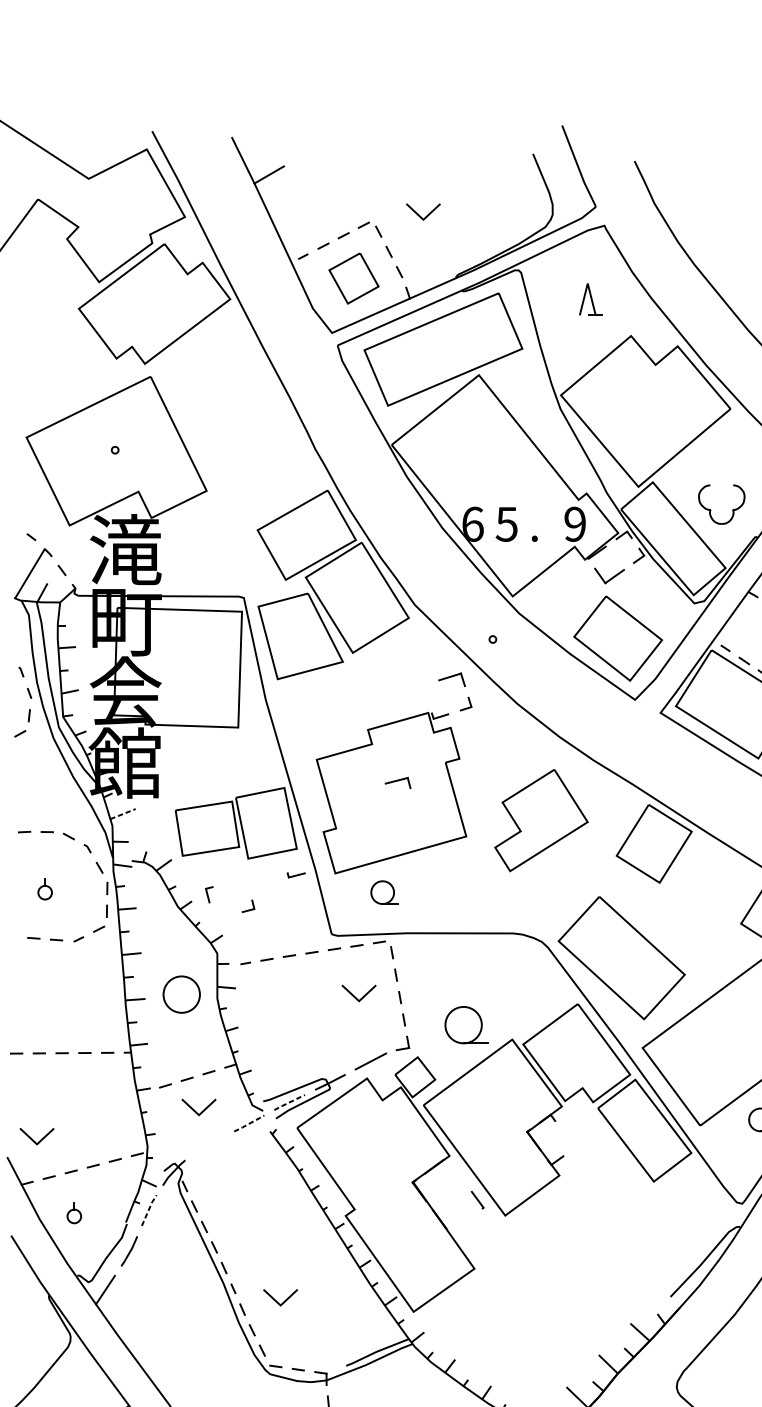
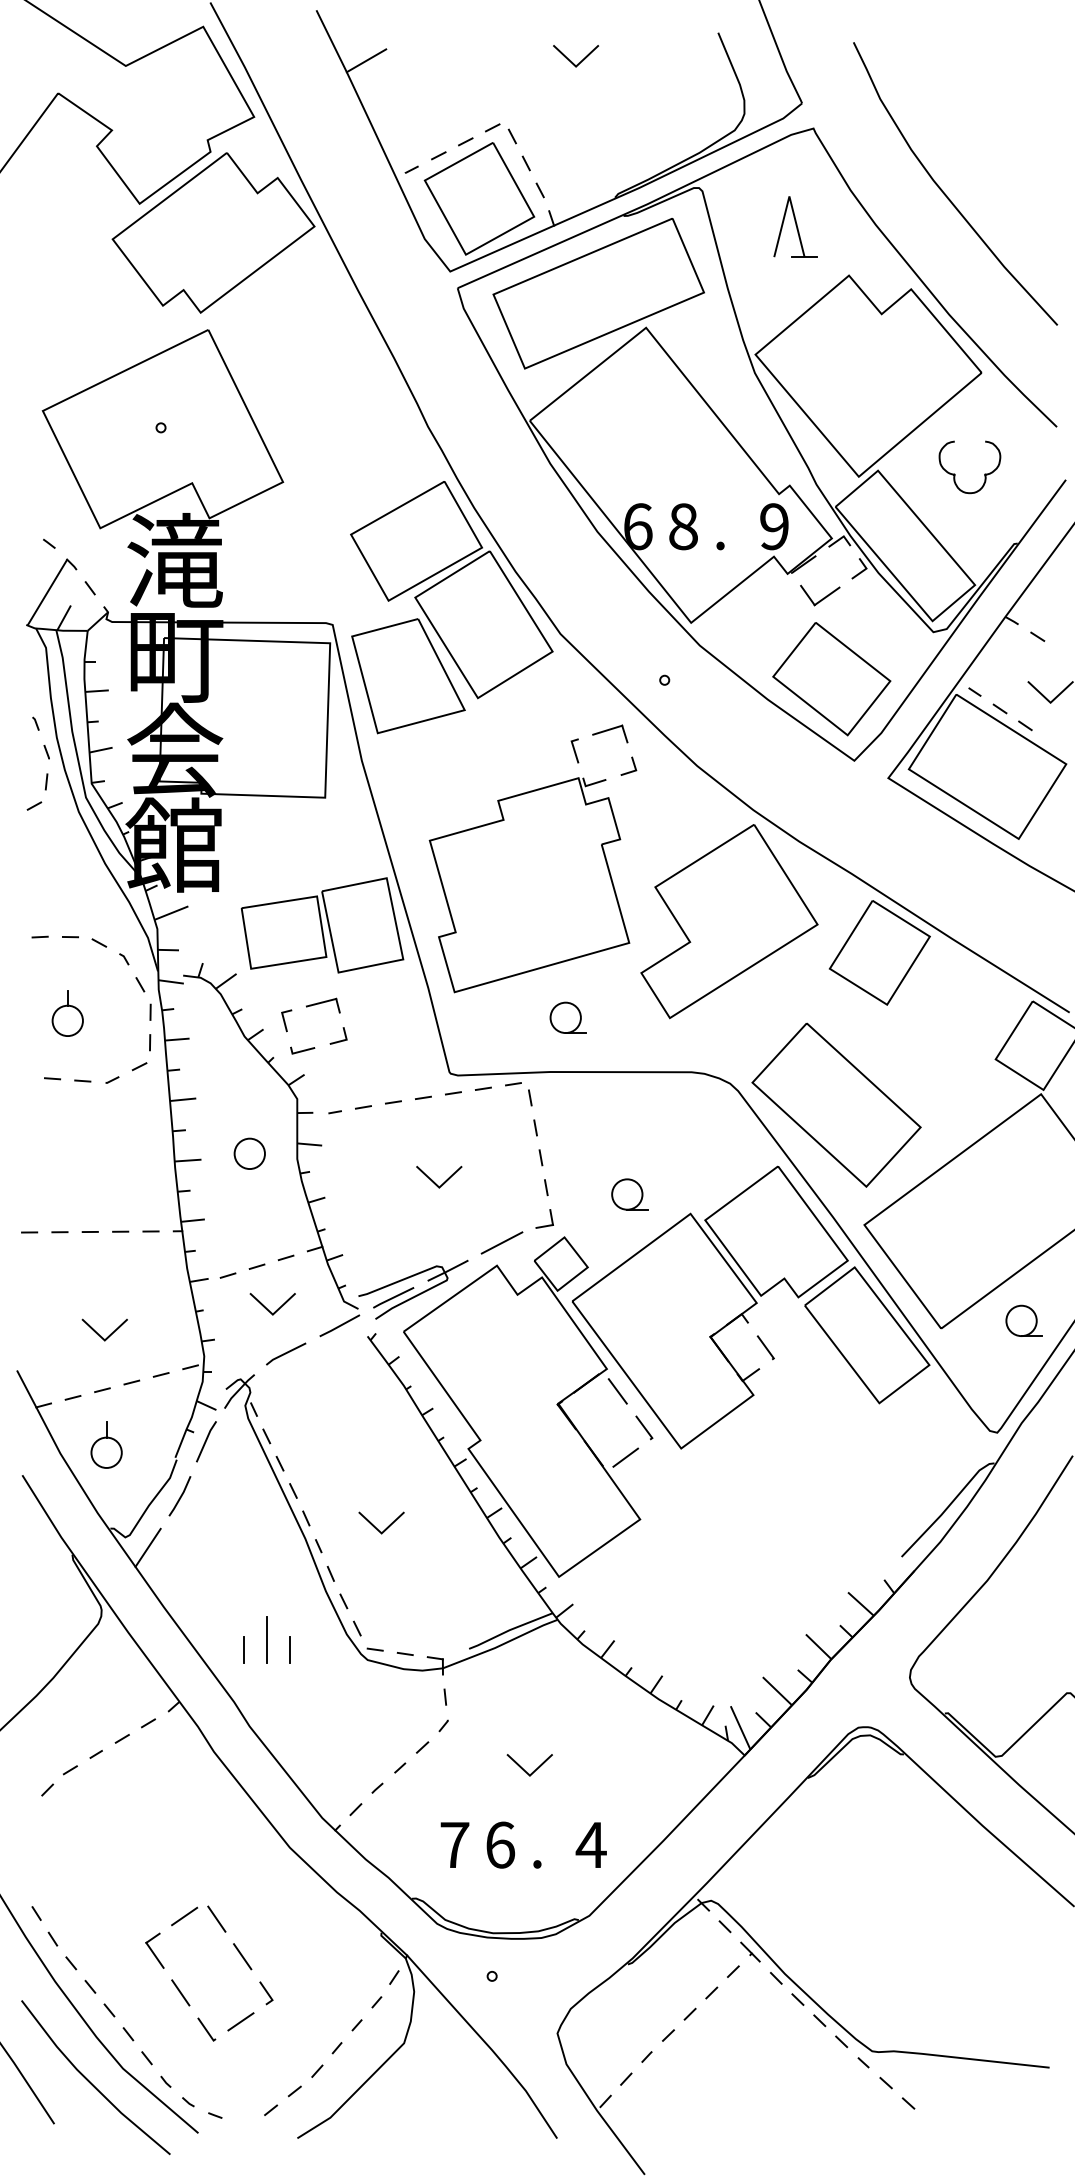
line: (427, 215) -> (581, 60), moved
part: (354, 278) -> (479, 198), size x1.67
part: (590, 299) -> (795, 226), size x1.43
part: (710, 509) -> (955, 474), moved
text: (506, 524) -> (682, 526), 5 -> 8
line: (425, 692) -> (574, 750), added
part: (398, 782) -> (323, 1005), moved
line: (123, 813) -> (171, 912), dashed -> solid
part: (541, 820) -> (729, 921), size x1.43
line: (296, 875) -> (302, 1050), moved
part: (45, 889) -> (67, 1013), size x1.67
part: (383, 892) -> (567, 1017), moved
circle: (181, 994) -> (249, 1153), size x0.62
line: (355, 996) -> (434, 1181), moved
part: (466, 1025) -> (629, 1194), size x0.62
line: (289, 1102) -> (393, 1297), dashed -> solid
line: (249, 1124) -> (339, 1326), dashed -> solid
line: (33, 1139) -> (99, 1334), moved
line: (568, 1139) -> (765, 1347), added
line: (209, 1144) -> (286, 1353), added
line: (457, 1172) -> (617, 1391), added
line: (149, 1209) -> (206, 1440), dashed -> solid
part: (74, 1212) -> (106, 1444), size x1.67
line: (463, 1222) -> (625, 1457), added
line: (276, 1301) -> (376, 1527), moved
line: (195, 1358) -> (267, 1639), added
line: (177, 1366) -> (244, 1649), added
line: (212, 1366) -> (290, 1649), added

